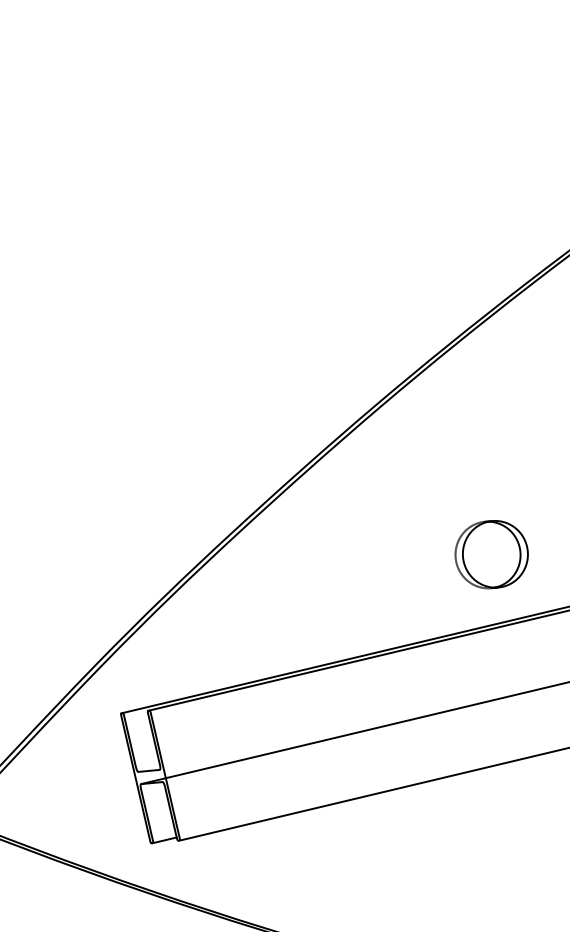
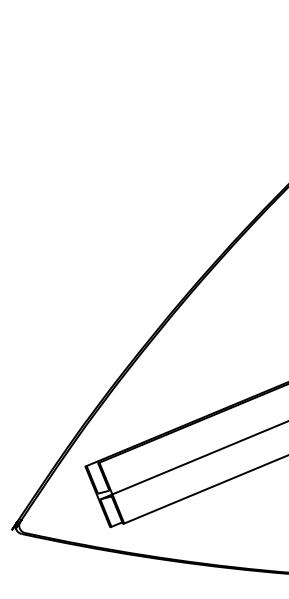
part: (490, 552) -> (252, 359), removed

